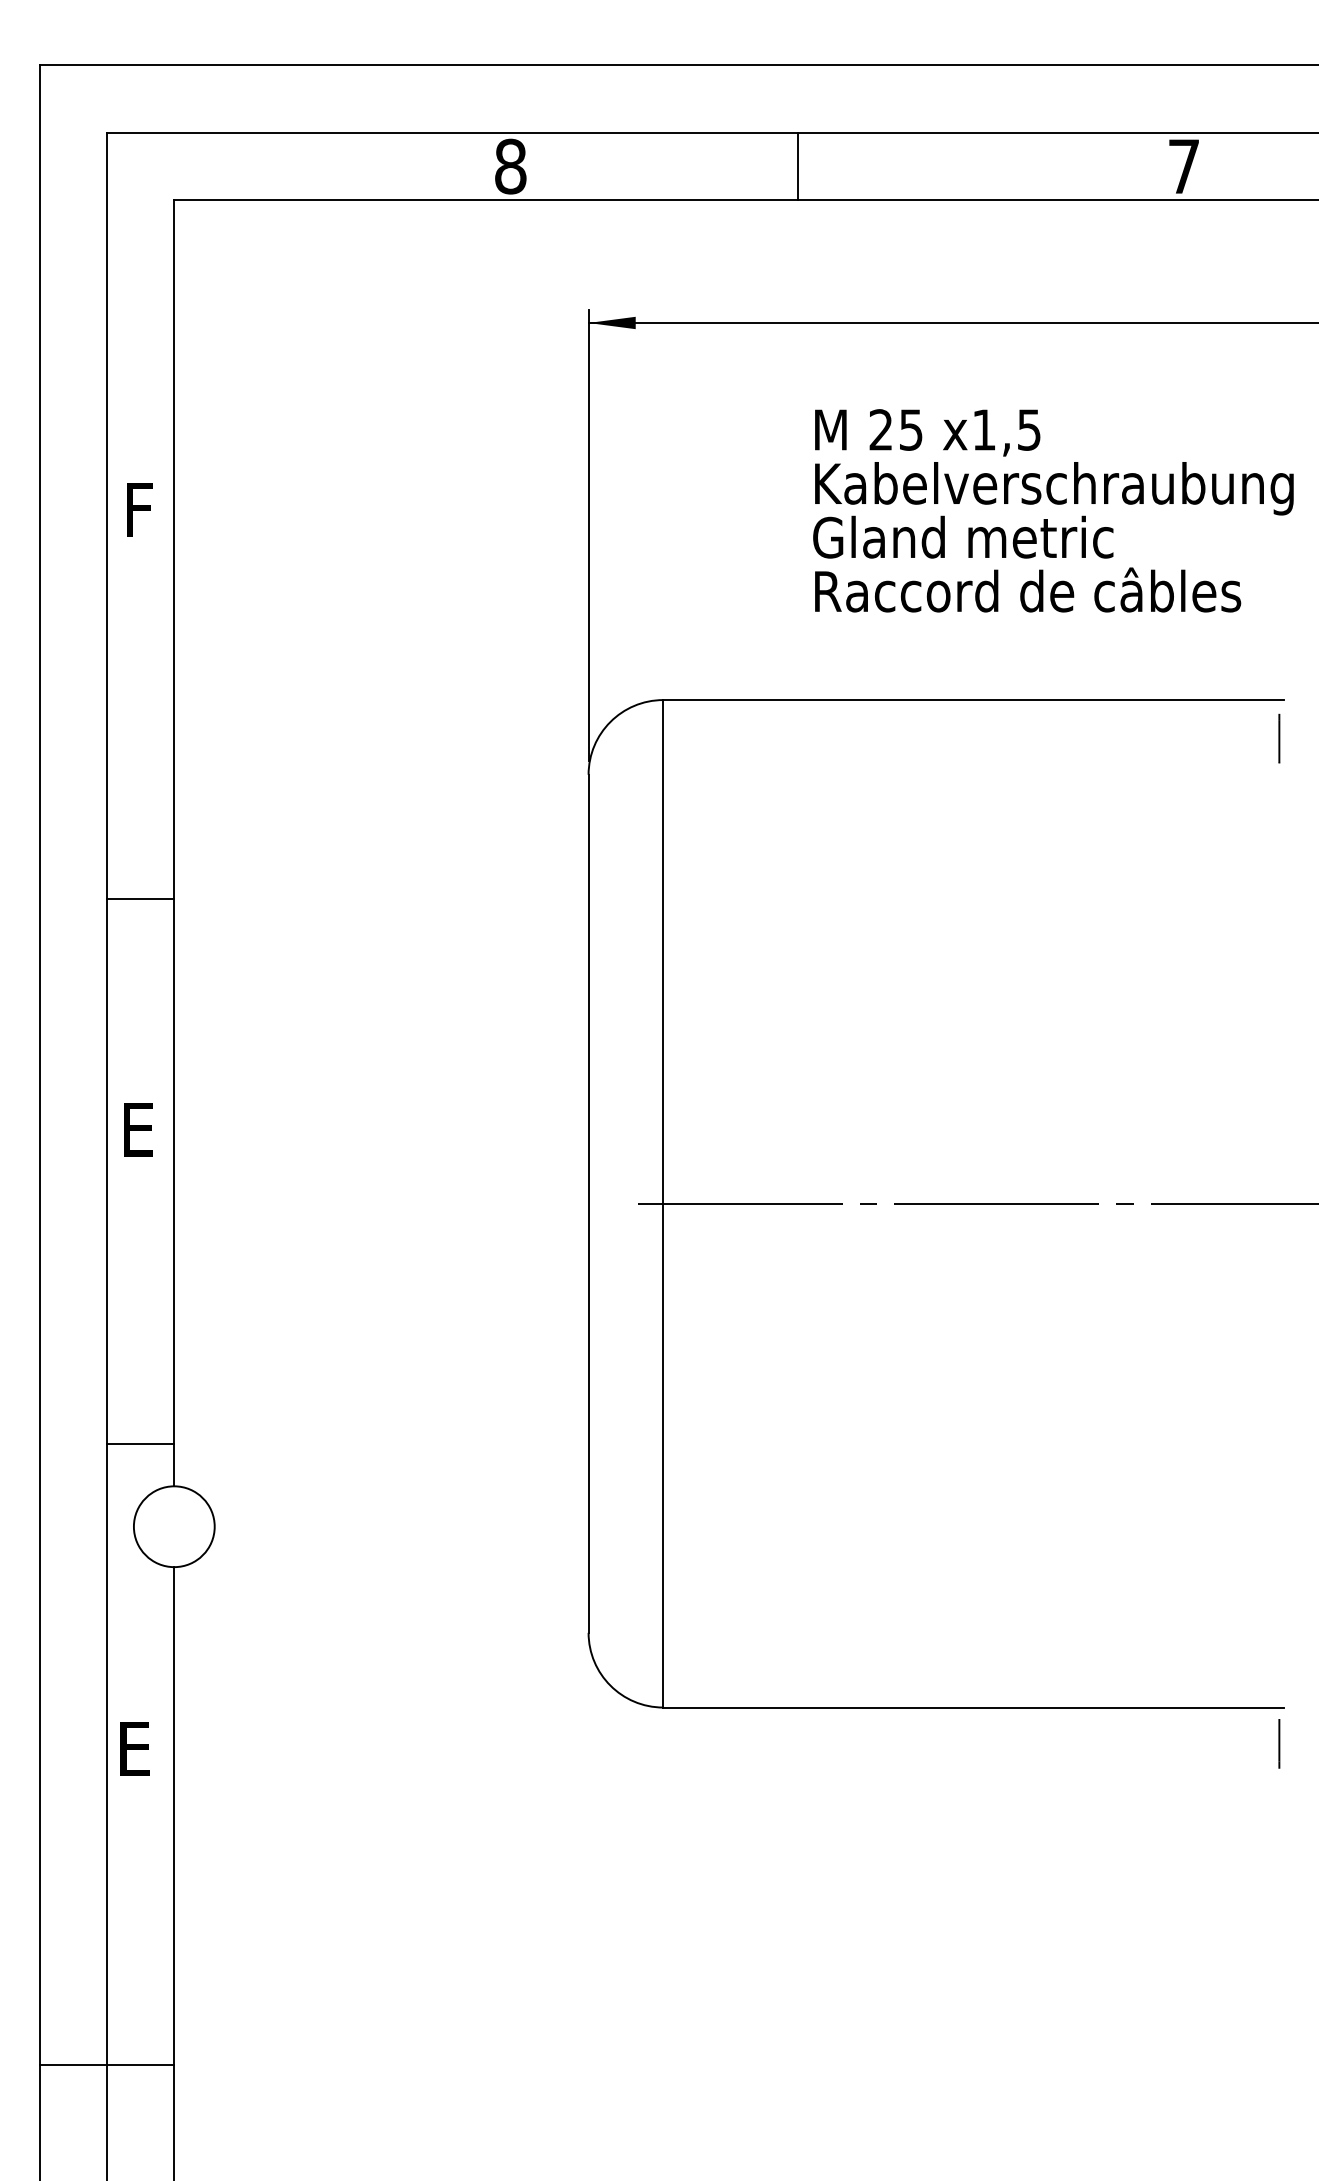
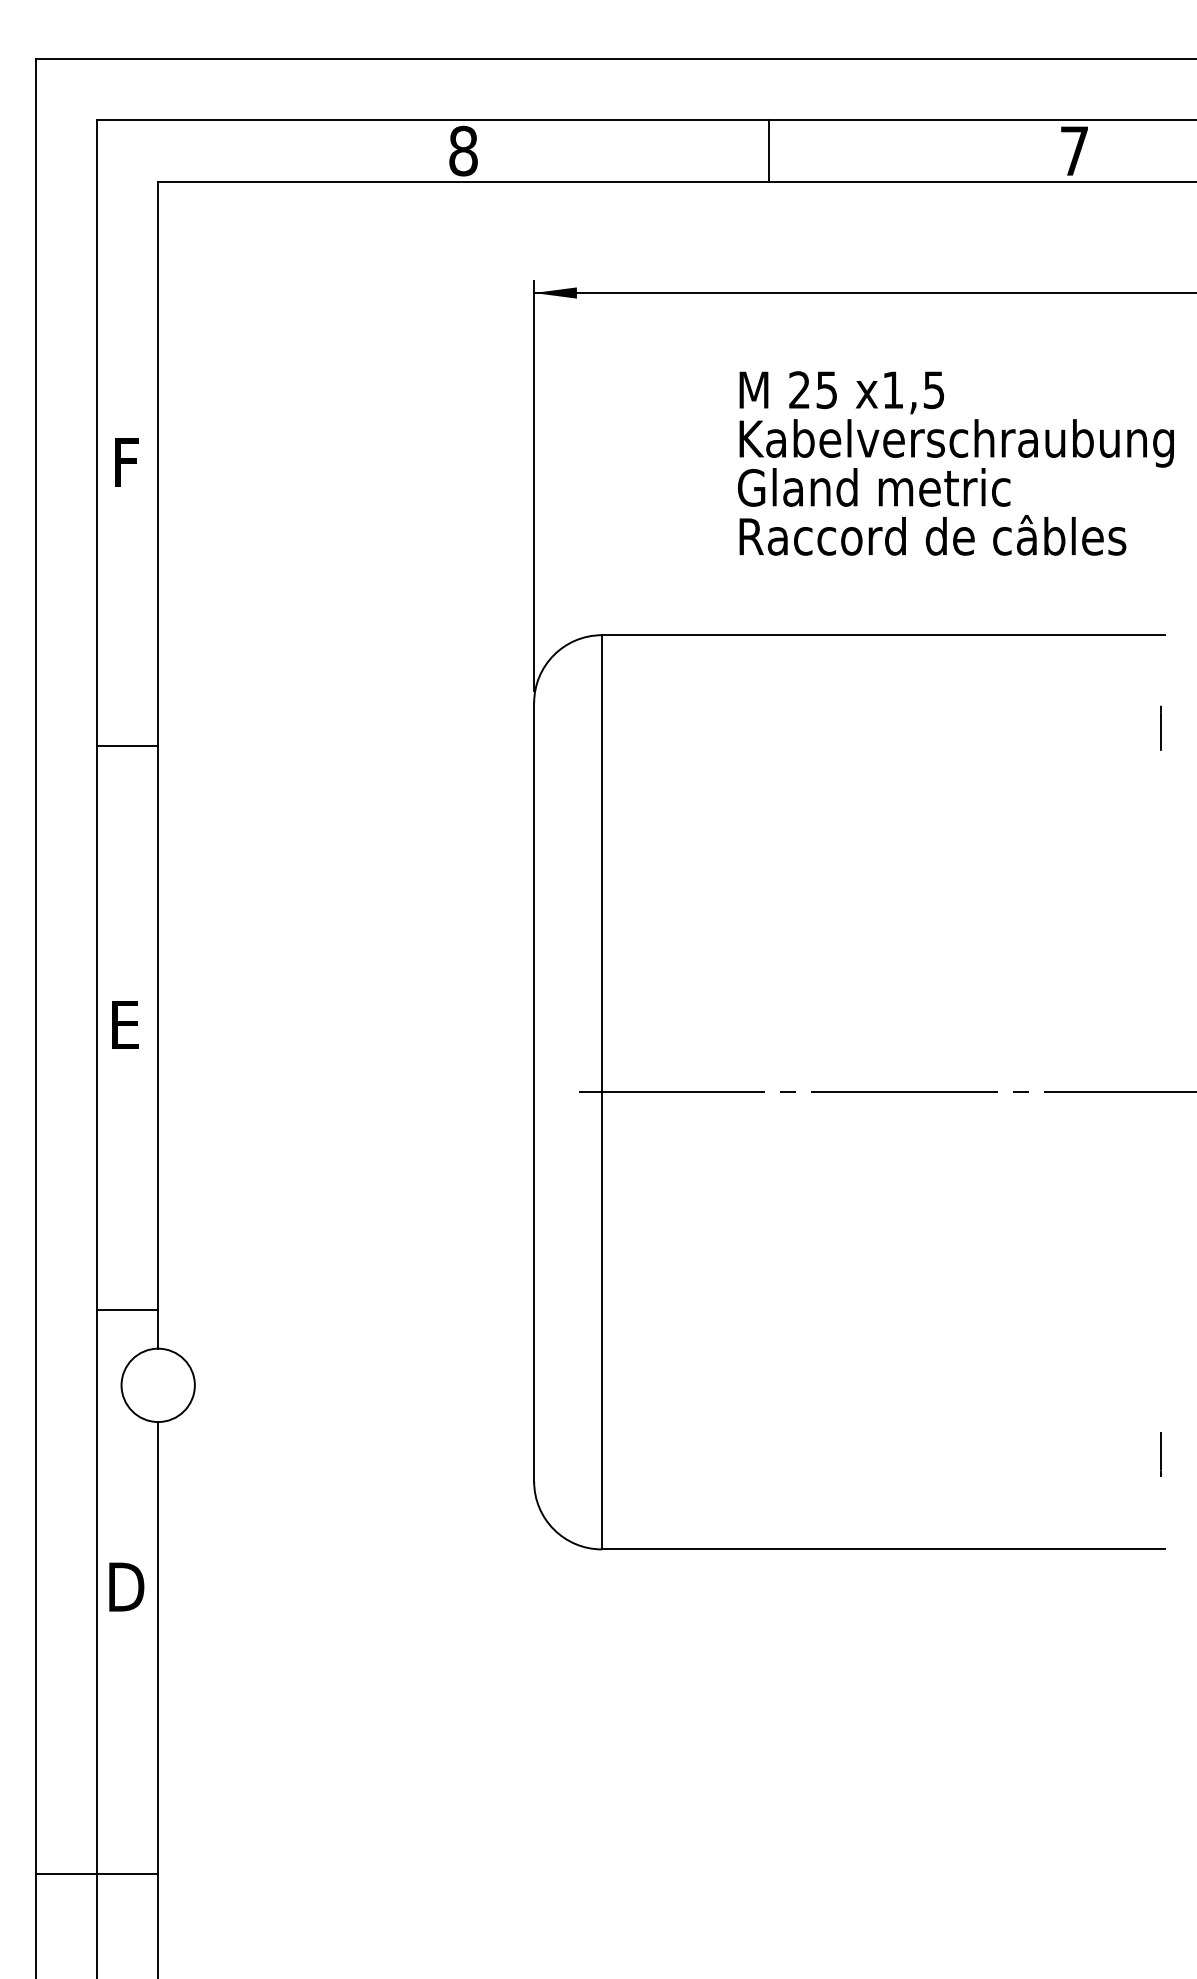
line: (798, 165) -> (769, 150), moved
line: (1278, 737) -> (1160, 727), moved
line: (140, 898) -> (127, 745), moved
line: (1278, 1743) -> (1160, 1454), moved
text: (139, 1748) -> (126, 1586), E -> D

